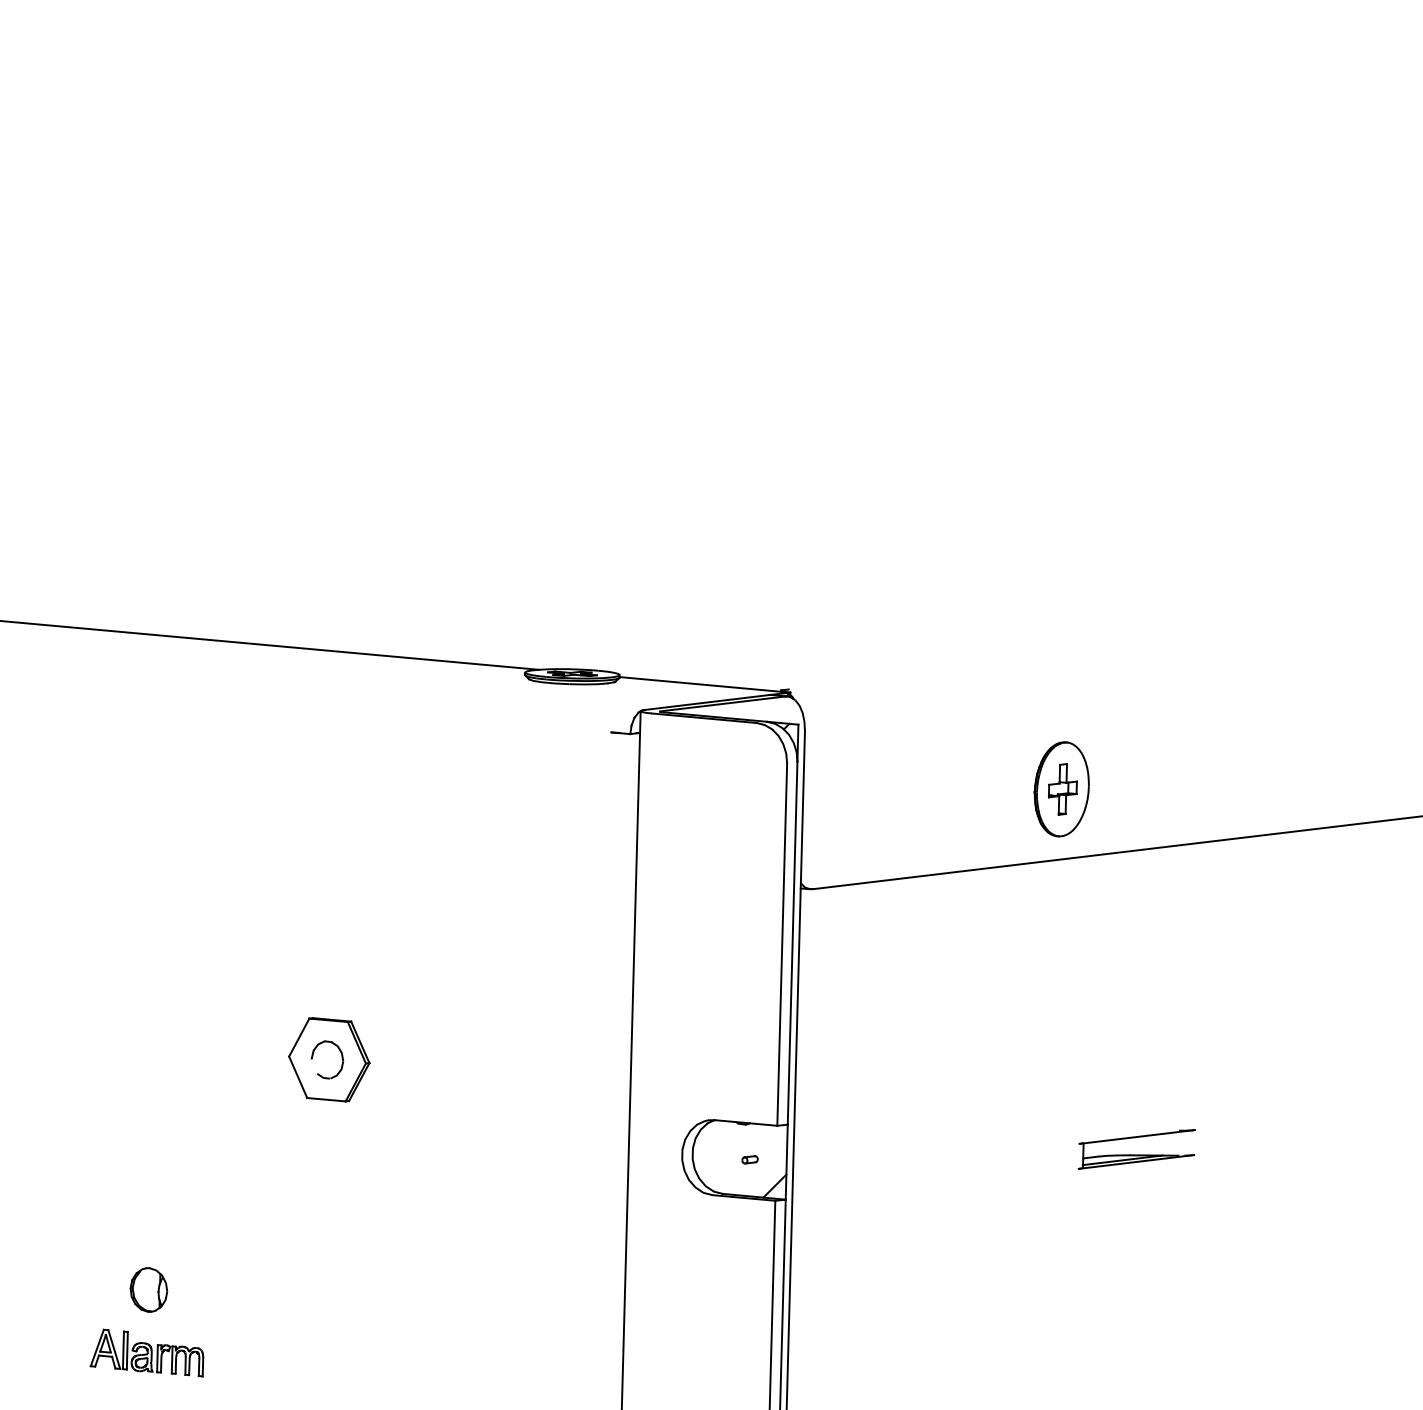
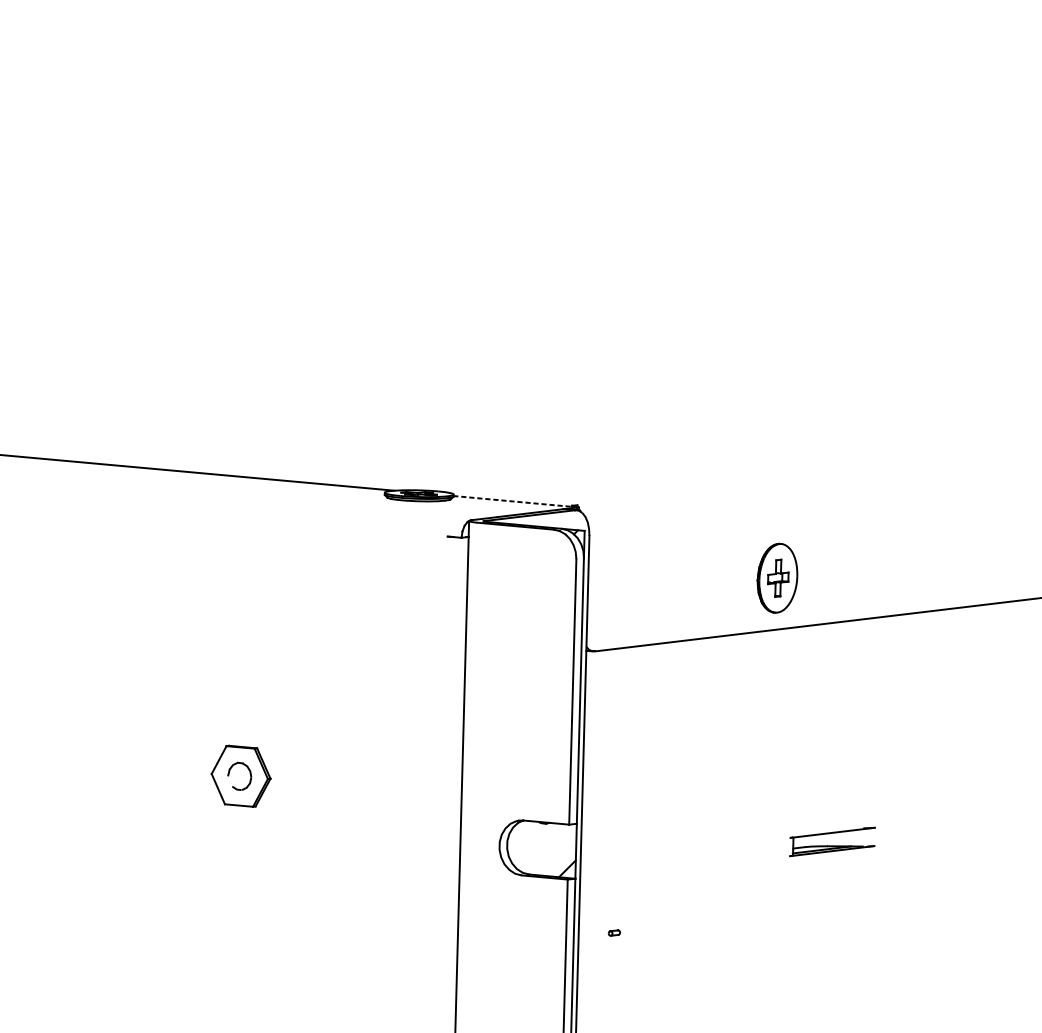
line: (704, 684) -> (515, 501), solid -> dashed
part: (749, 1159) -> (614, 932), moved
part: (148, 1289) -> (108, 944), removed
part: (146, 1352) -> (107, 990), removed

